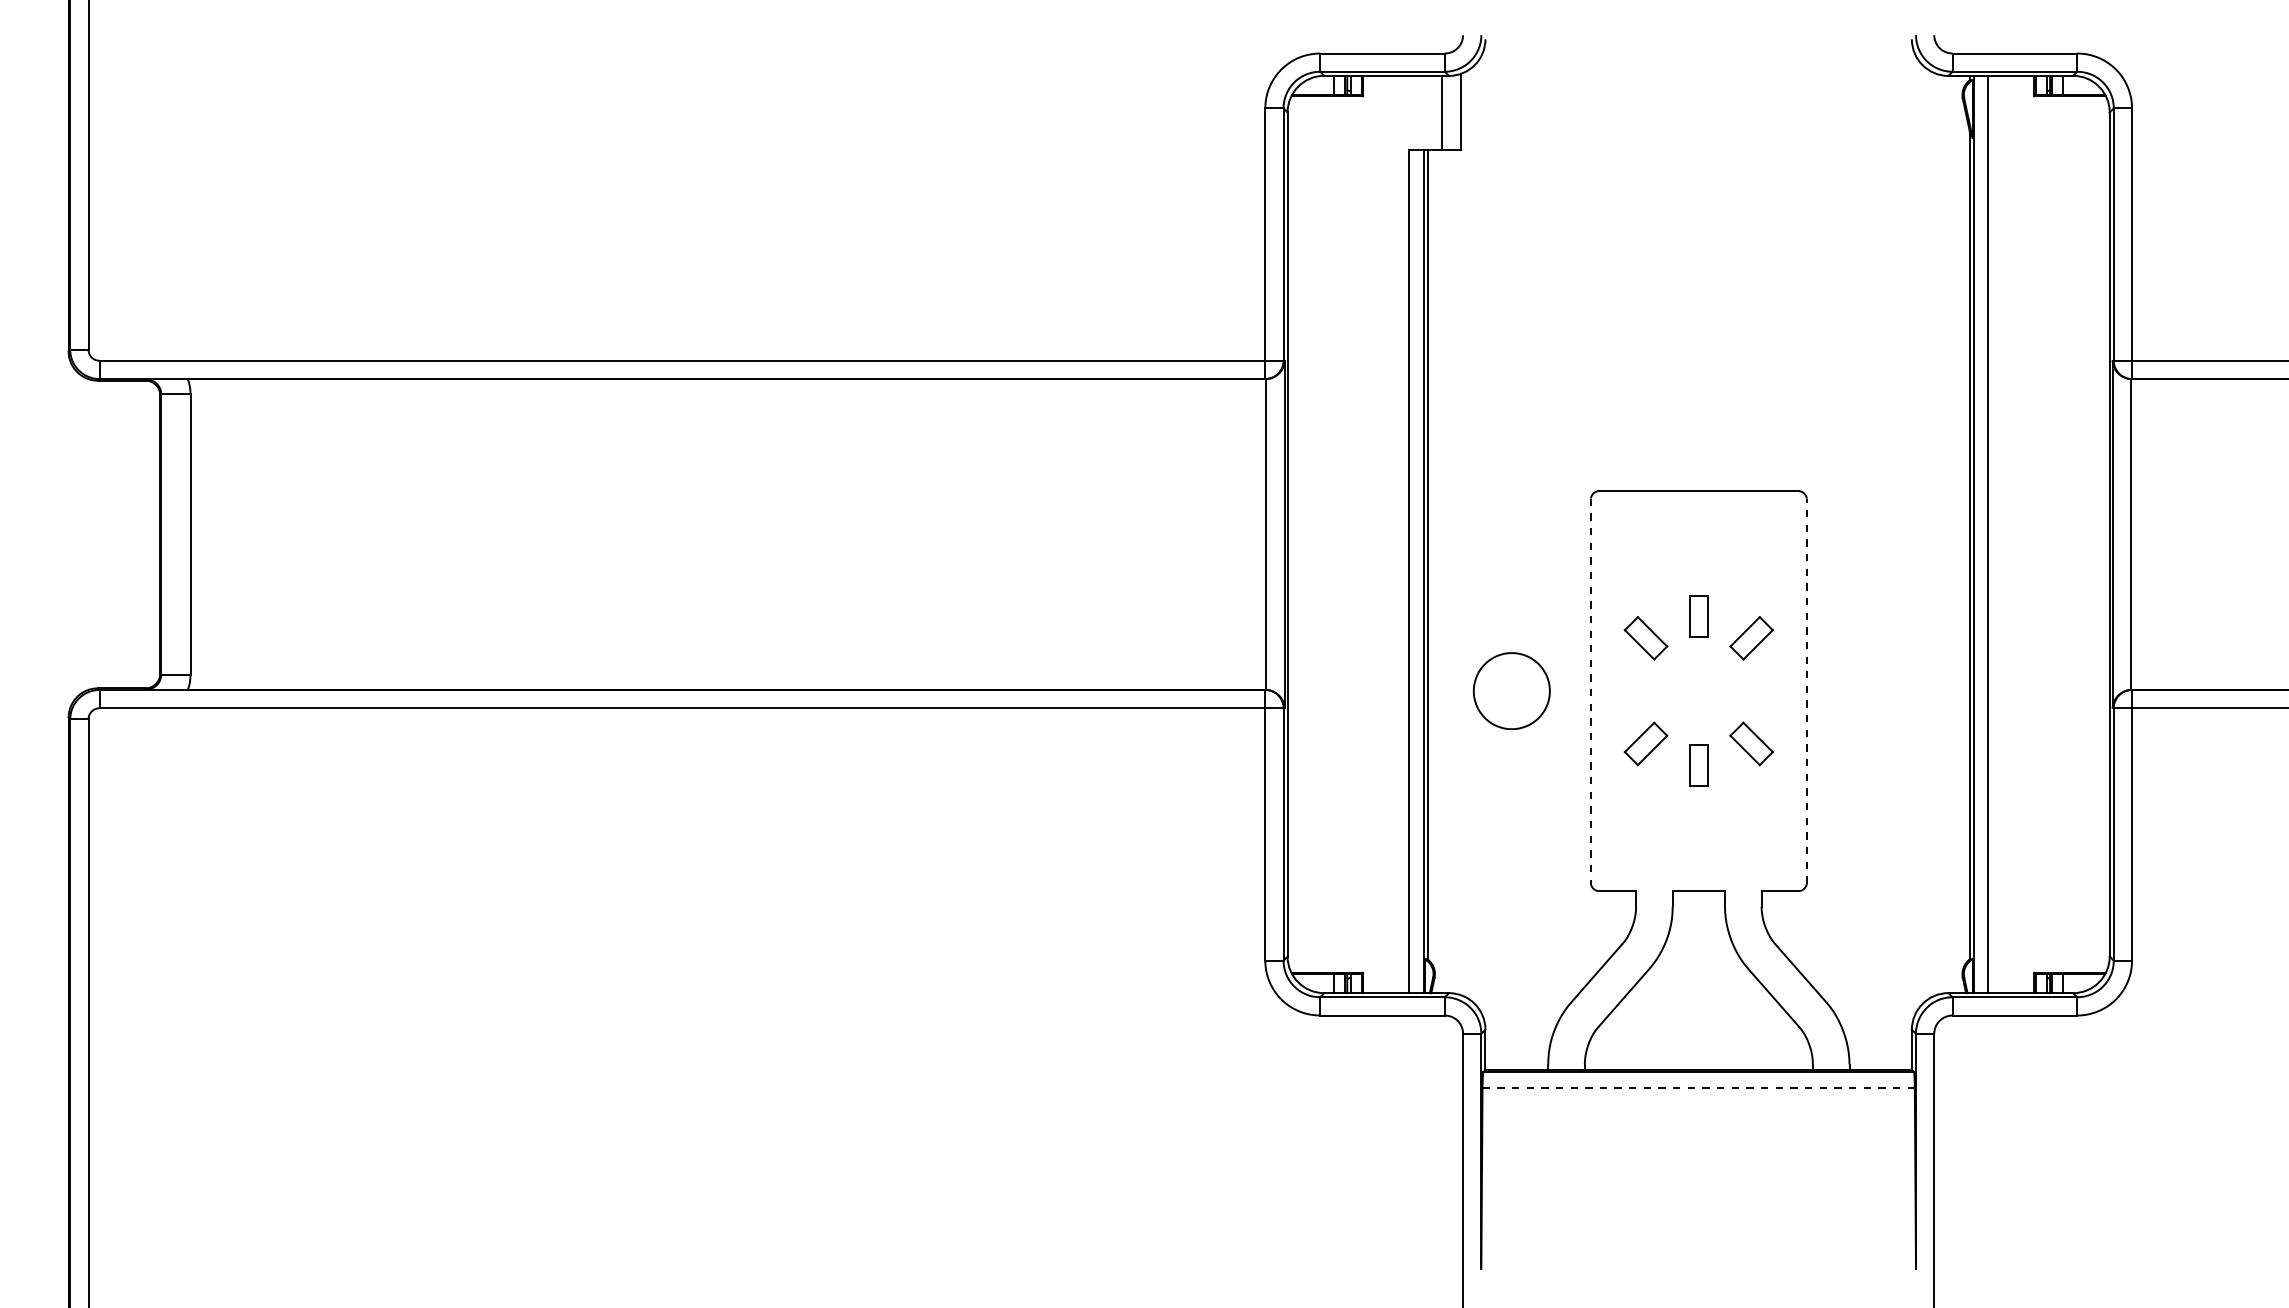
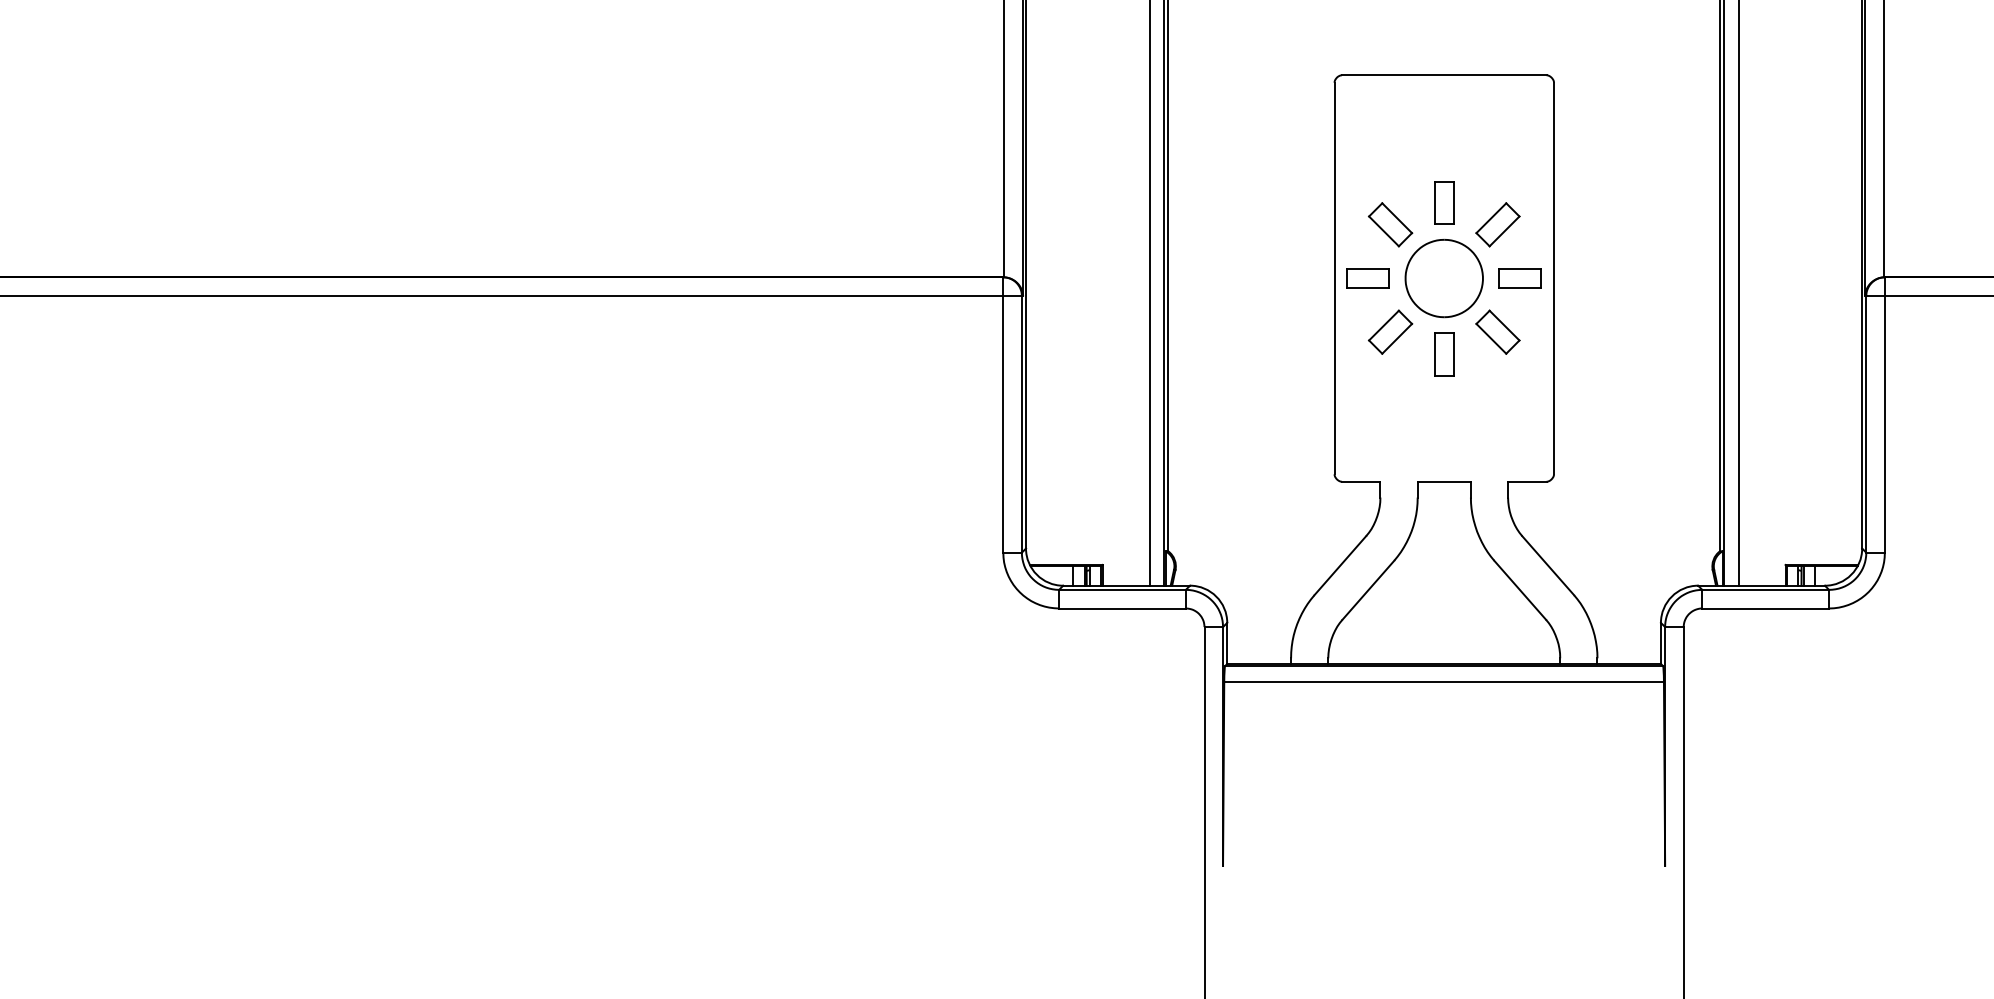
part: (1623, 690) -> (1367, 277), added
part: (1773, 690) -> (1520, 277), added
line: (1806, 690) -> (1553, 277), dashed -> solid
part: (1511, 691) -> (1443, 278), moved
line: (1590, 691) -> (1334, 278), dashed -> solid
line: (1698, 1088) -> (1443, 682), dashed -> solid

